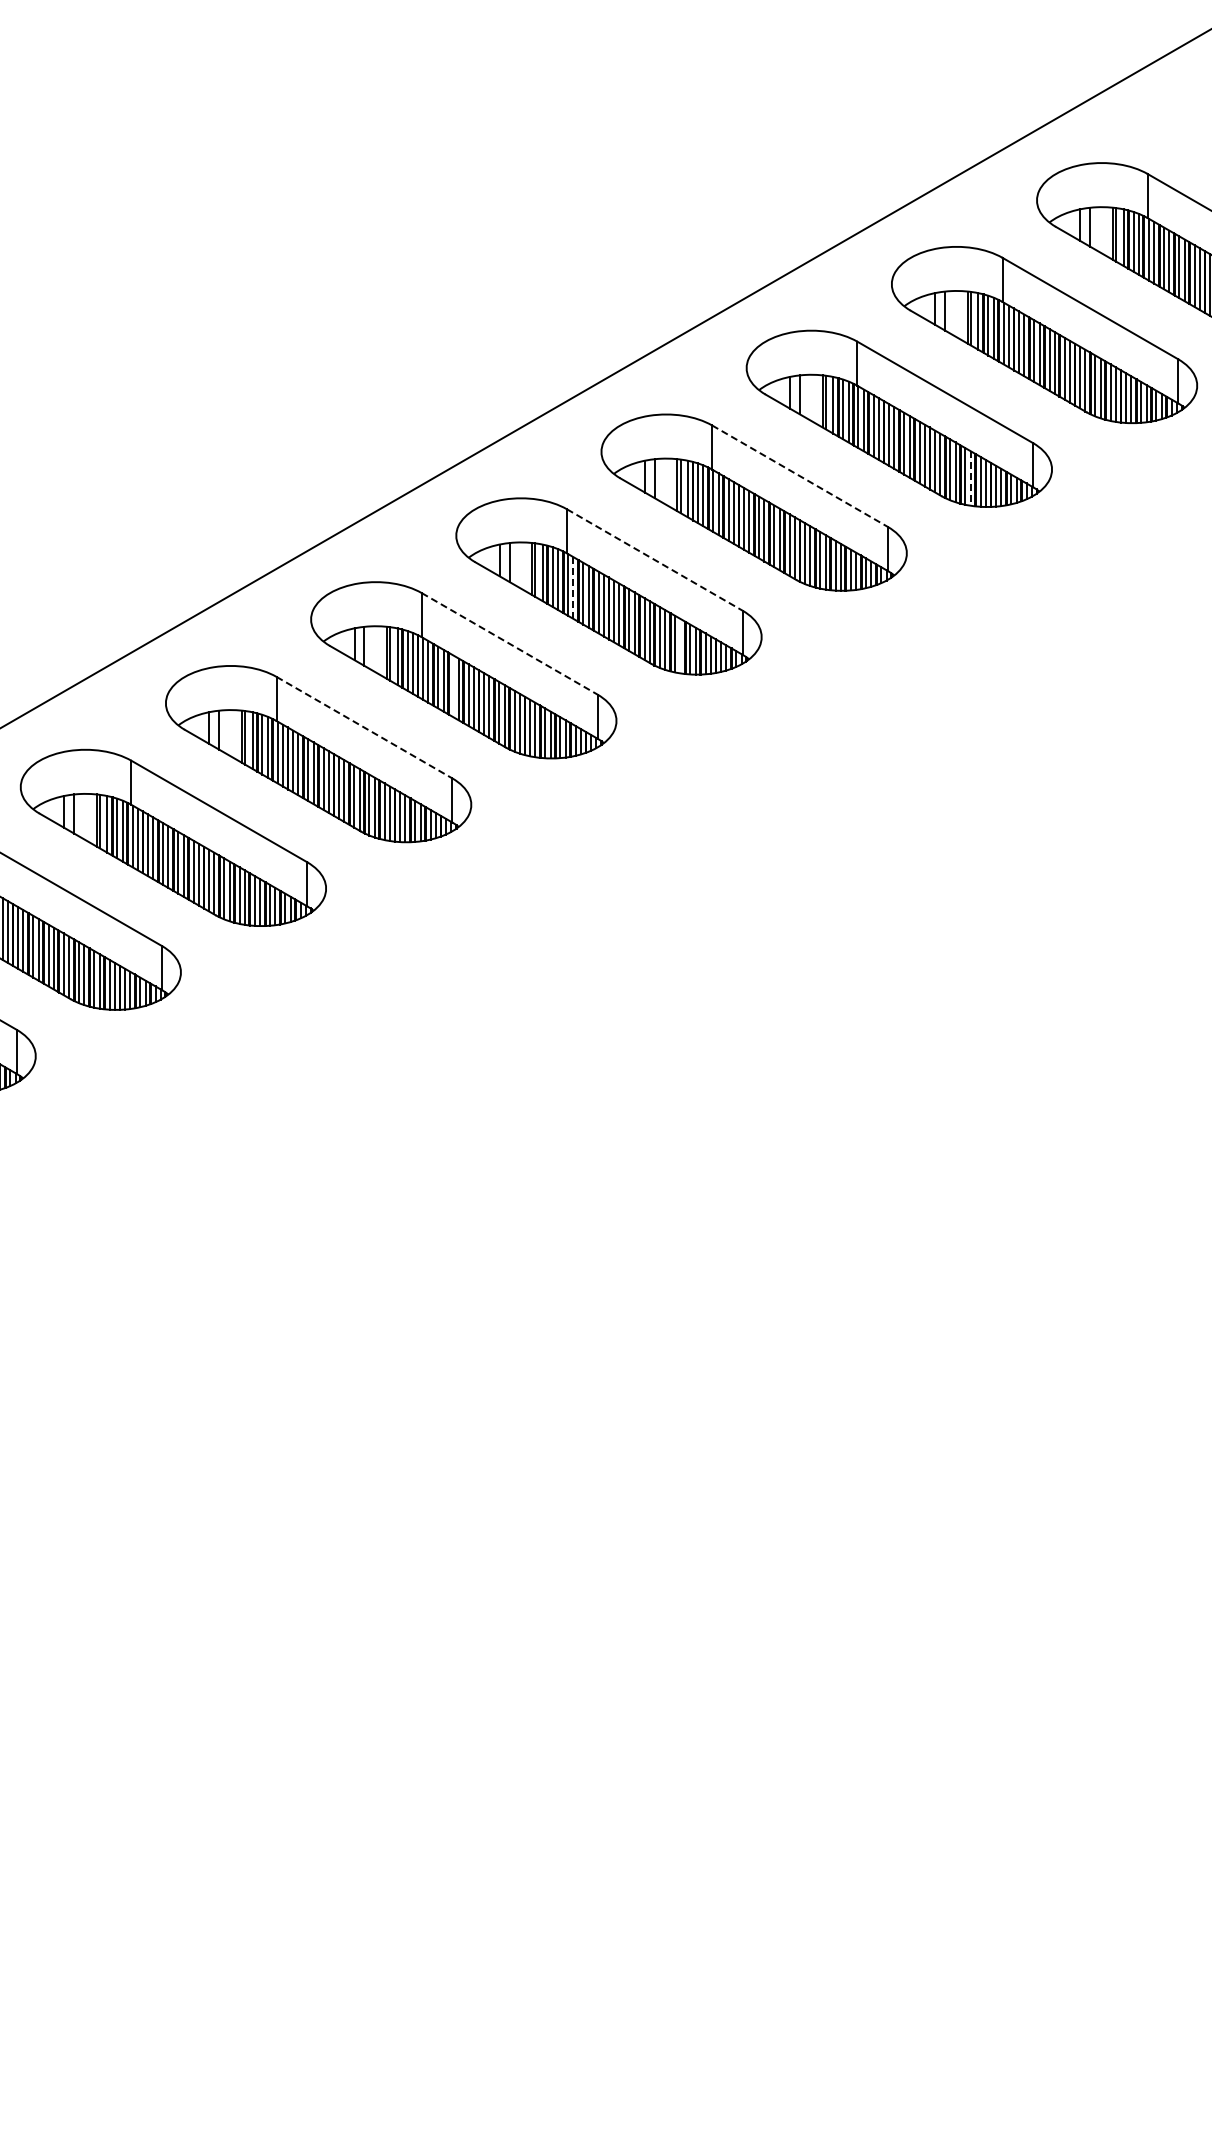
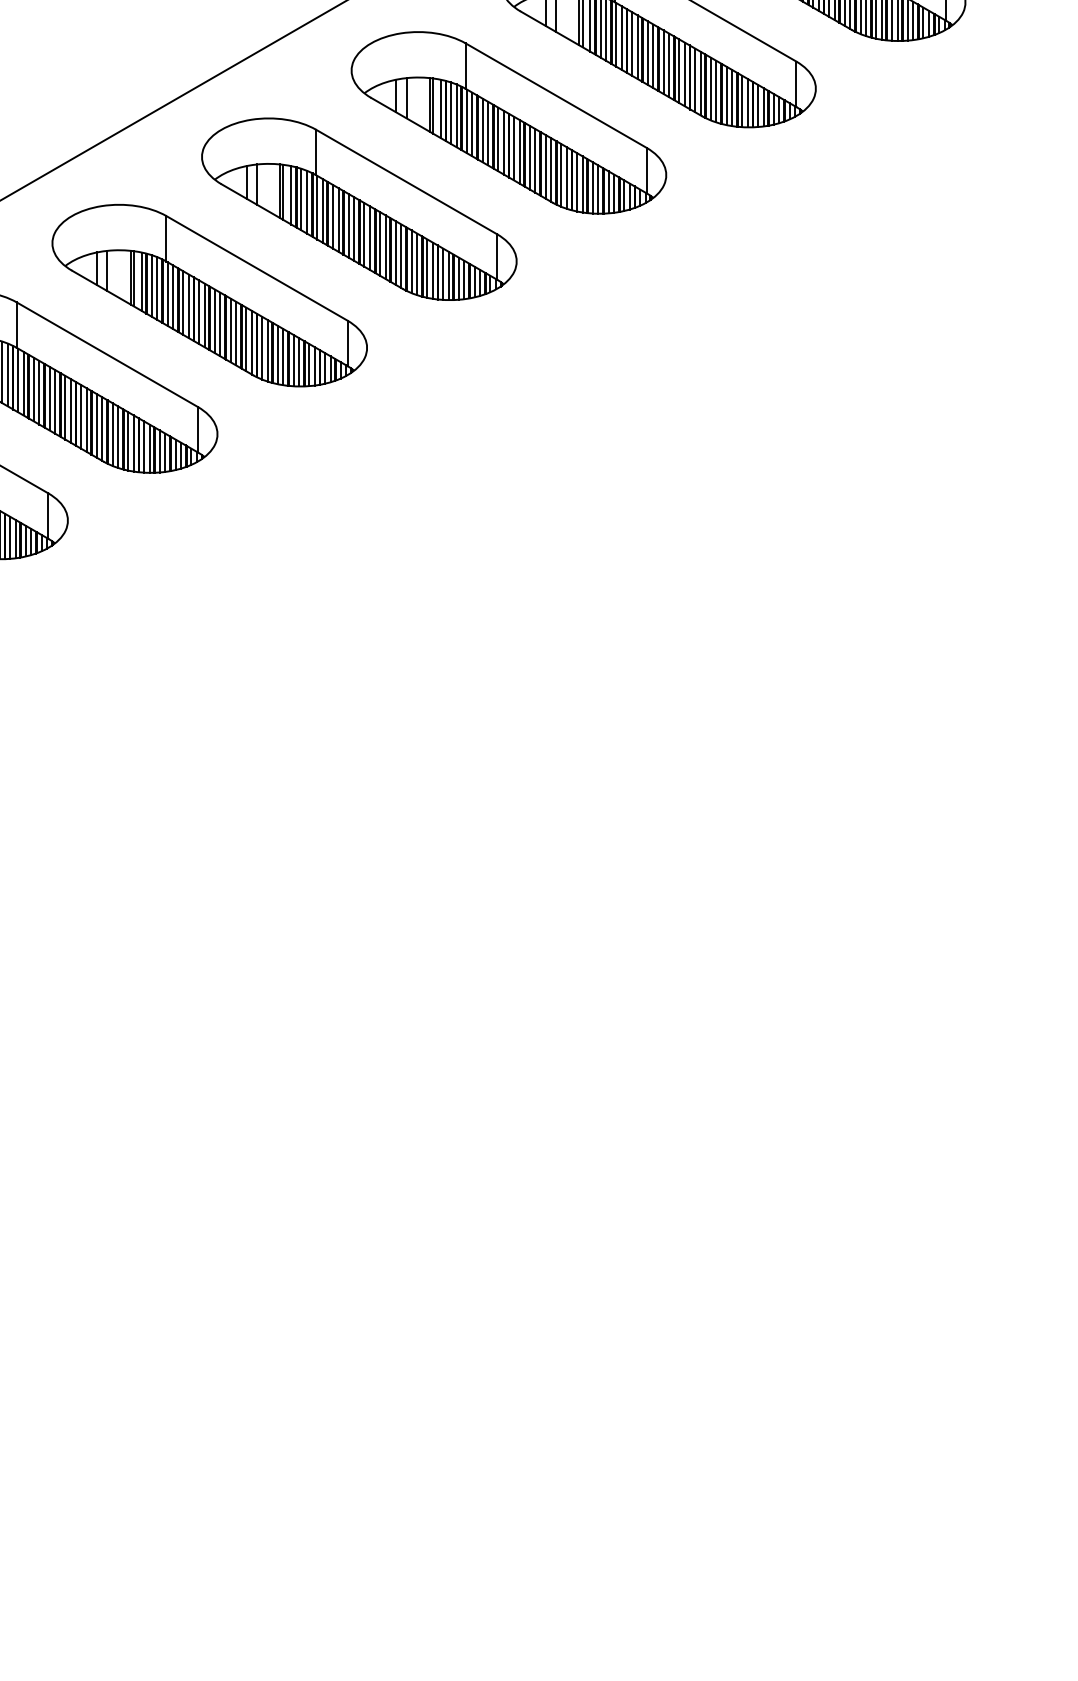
line: (800, 476) -> (556, 95), dashed -> solid
line: (970, 479) -> (731, 99), dashed -> solid
line: (655, 560) -> (407, 182), dashed -> solid
line: (573, 588) -> (322, 211), dashed -> solid
line: (510, 644) -> (257, 269), dashed -> solid
line: (680, 645) -> (433, 270), added
line: (453, 686) -> (199, 312), added
line: (364, 727) -> (107, 354), dashed -> solid

